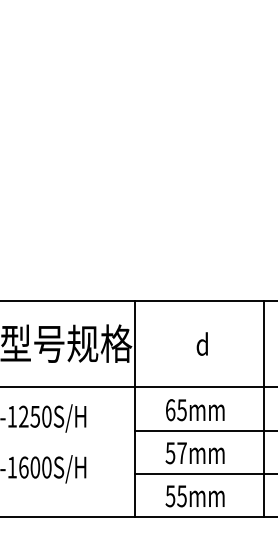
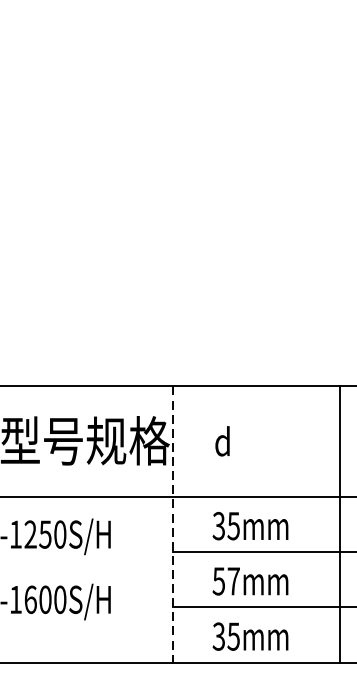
text: (201, 343) -> (221, 440), moved
line: (134, 408) -> (172, 524), solid -> dashed
text: (170, 410) -> (218, 526), 65mm -> 35mm
text: (170, 495) -> (218, 635), 55mm -> 35mm

